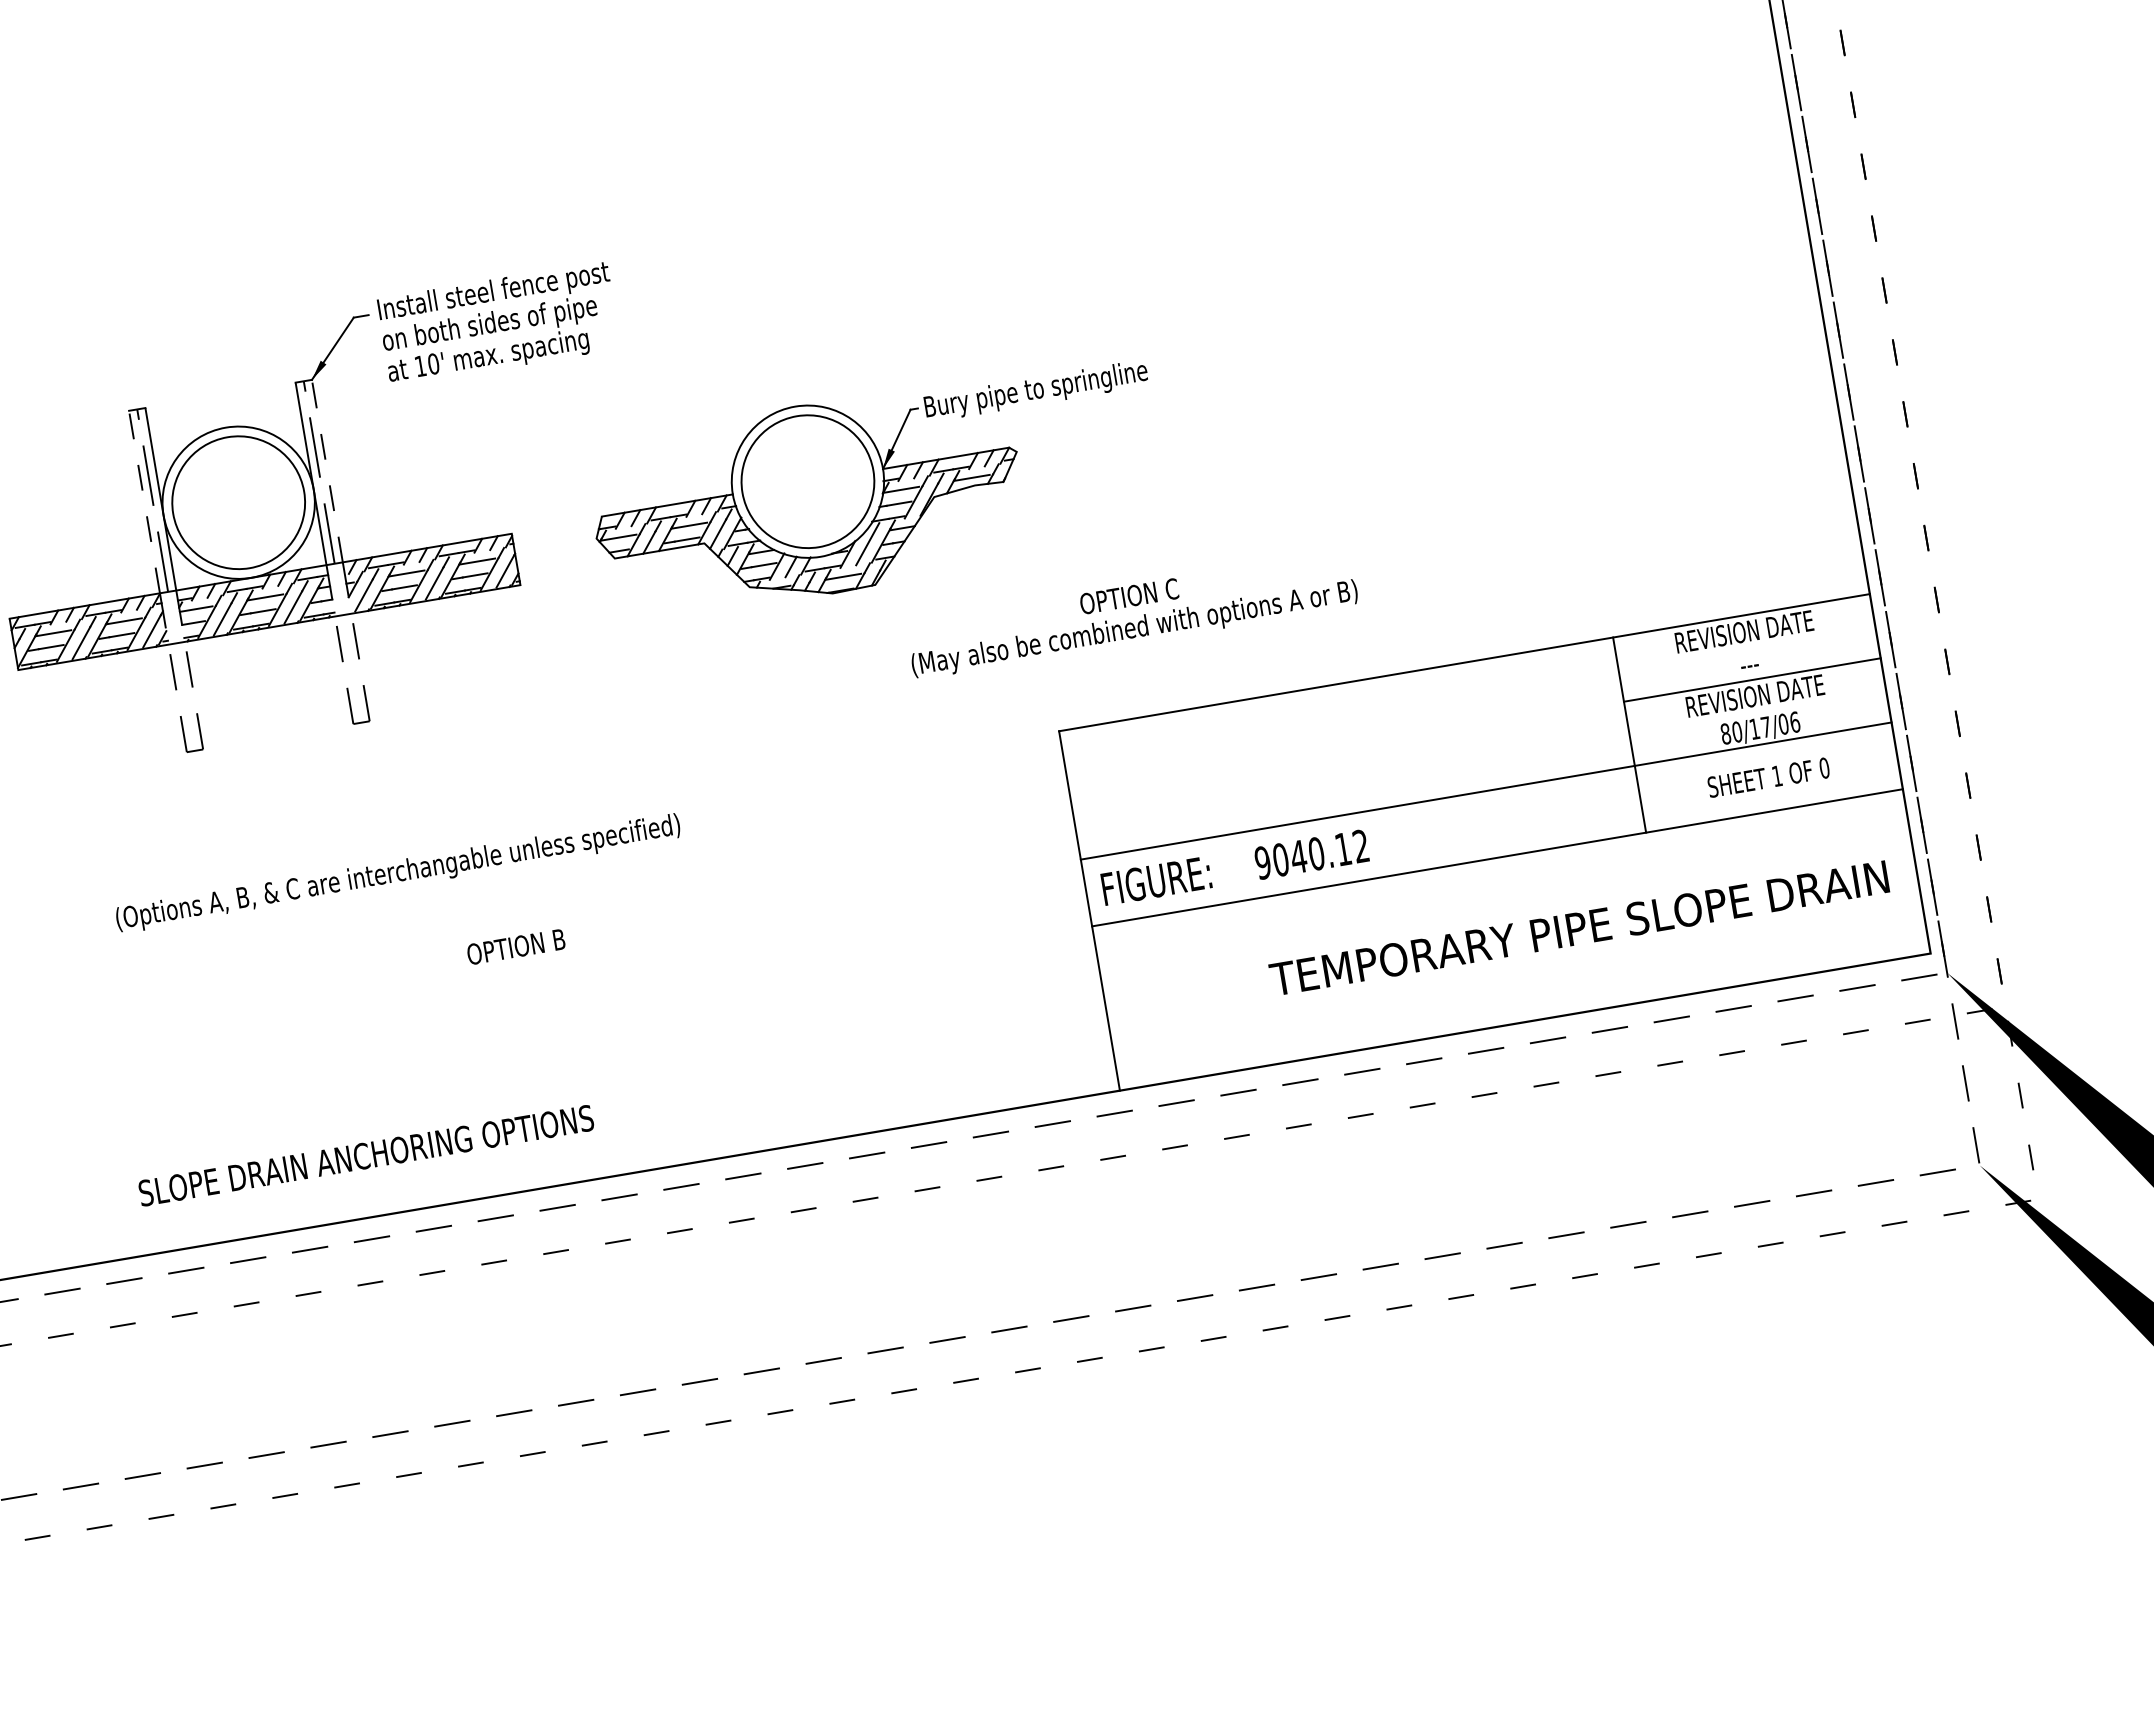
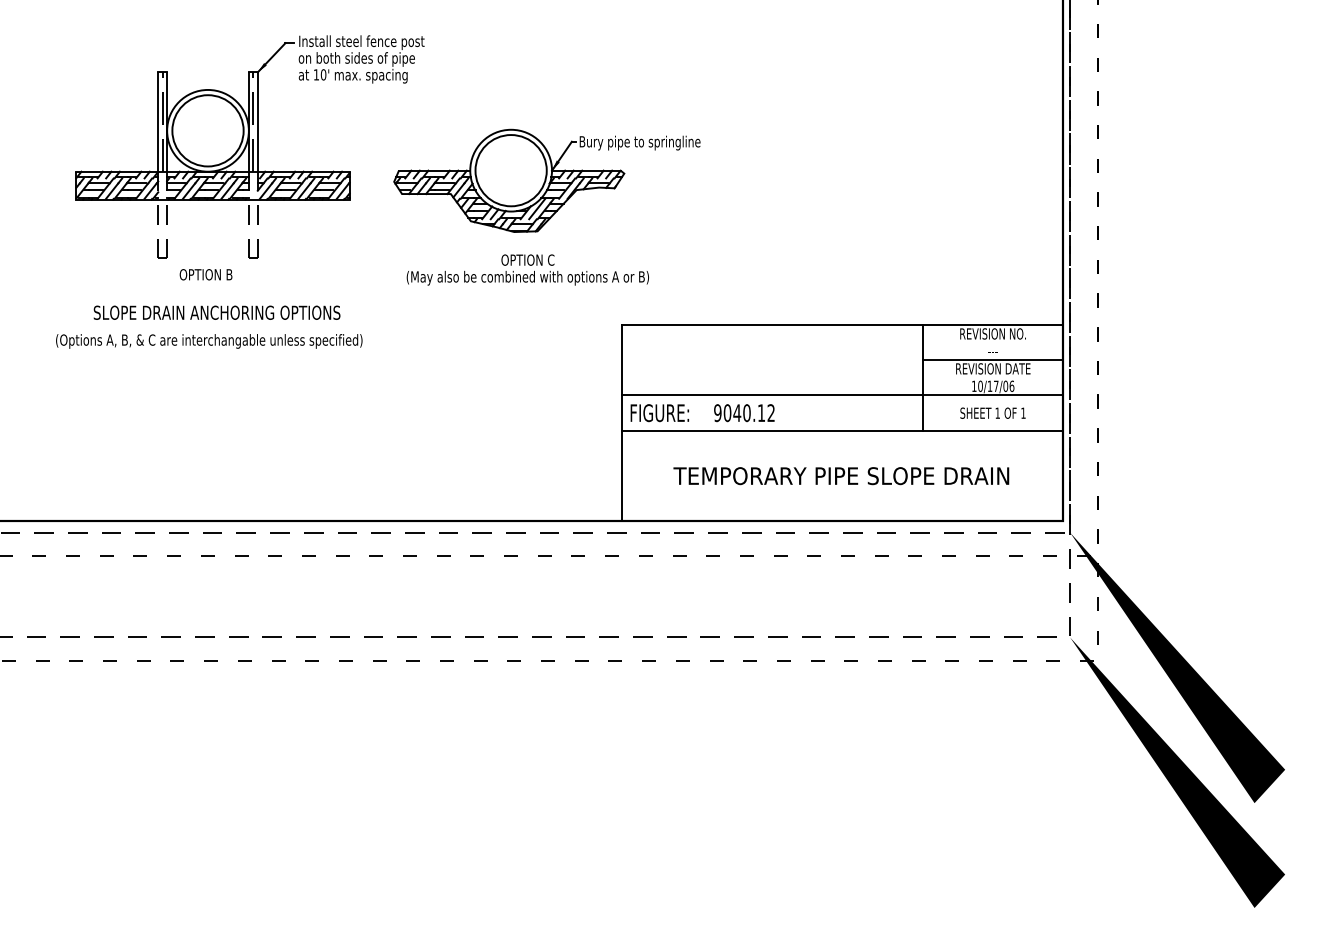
line: (327, 472) -> (257, 122), dashed -> solid
line: (145, 502) -> (158, 122), dashed -> solid
text: (1131, 613) -> (527, 269), moved
text: (1744, 630) -> (993, 333), REVISION DATE -> REVISION NO.
text: (1726, 734) -> (974, 386), 80/17/06 -> 10/17/06
text: (1824, 766) -> (1023, 412), 0 -> 1
text: (398, 873) -> (209, 341), moved
text: (1579, 929) -> (841, 476), moved
text: (514, 946) -> (205, 274), moved
text: (365, 1155) -> (216, 312), moved

